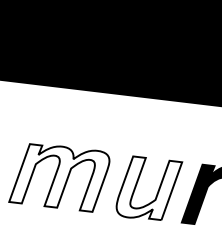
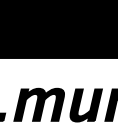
fill: (60, 176) -> (39, 104), added
fill: (147, 188) -> (85, 105), added

